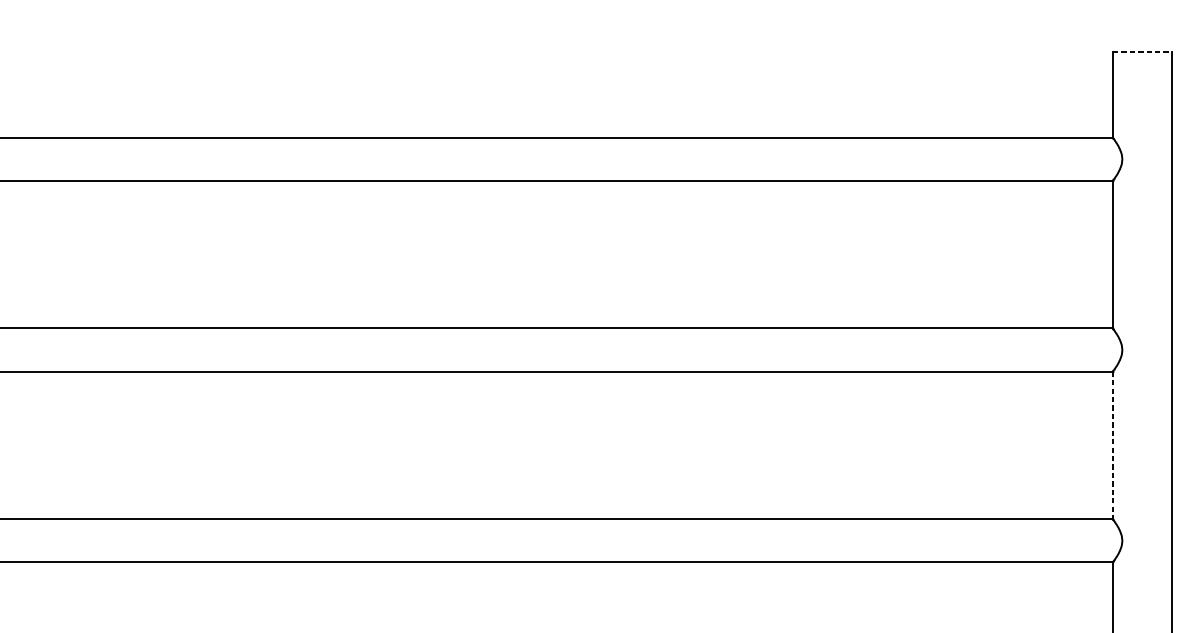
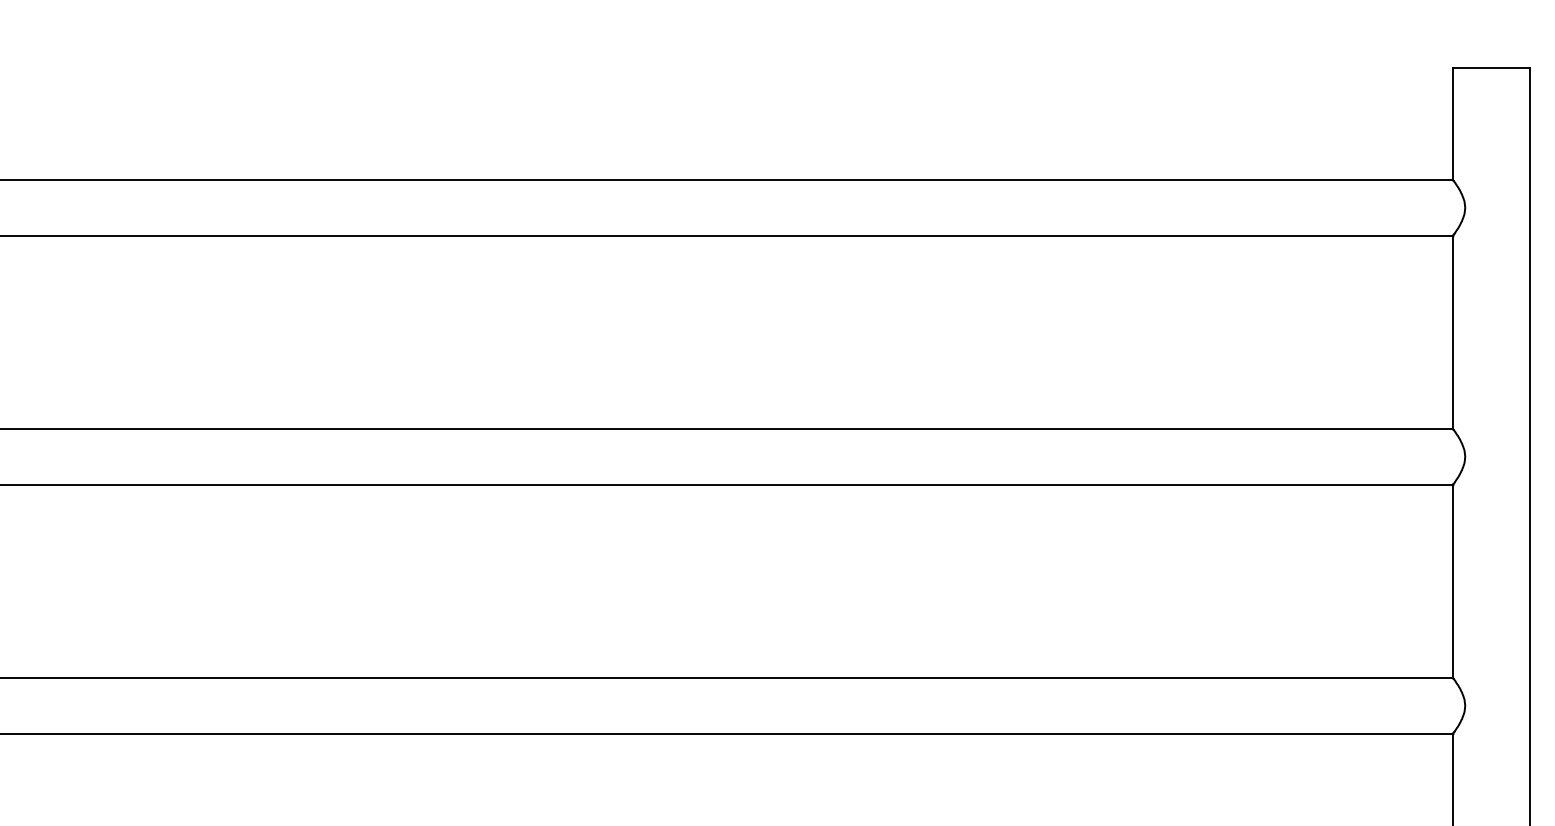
line: (1142, 51) -> (1491, 67), dashed -> solid
line: (1112, 445) -> (1452, 581), dashed -> solid

